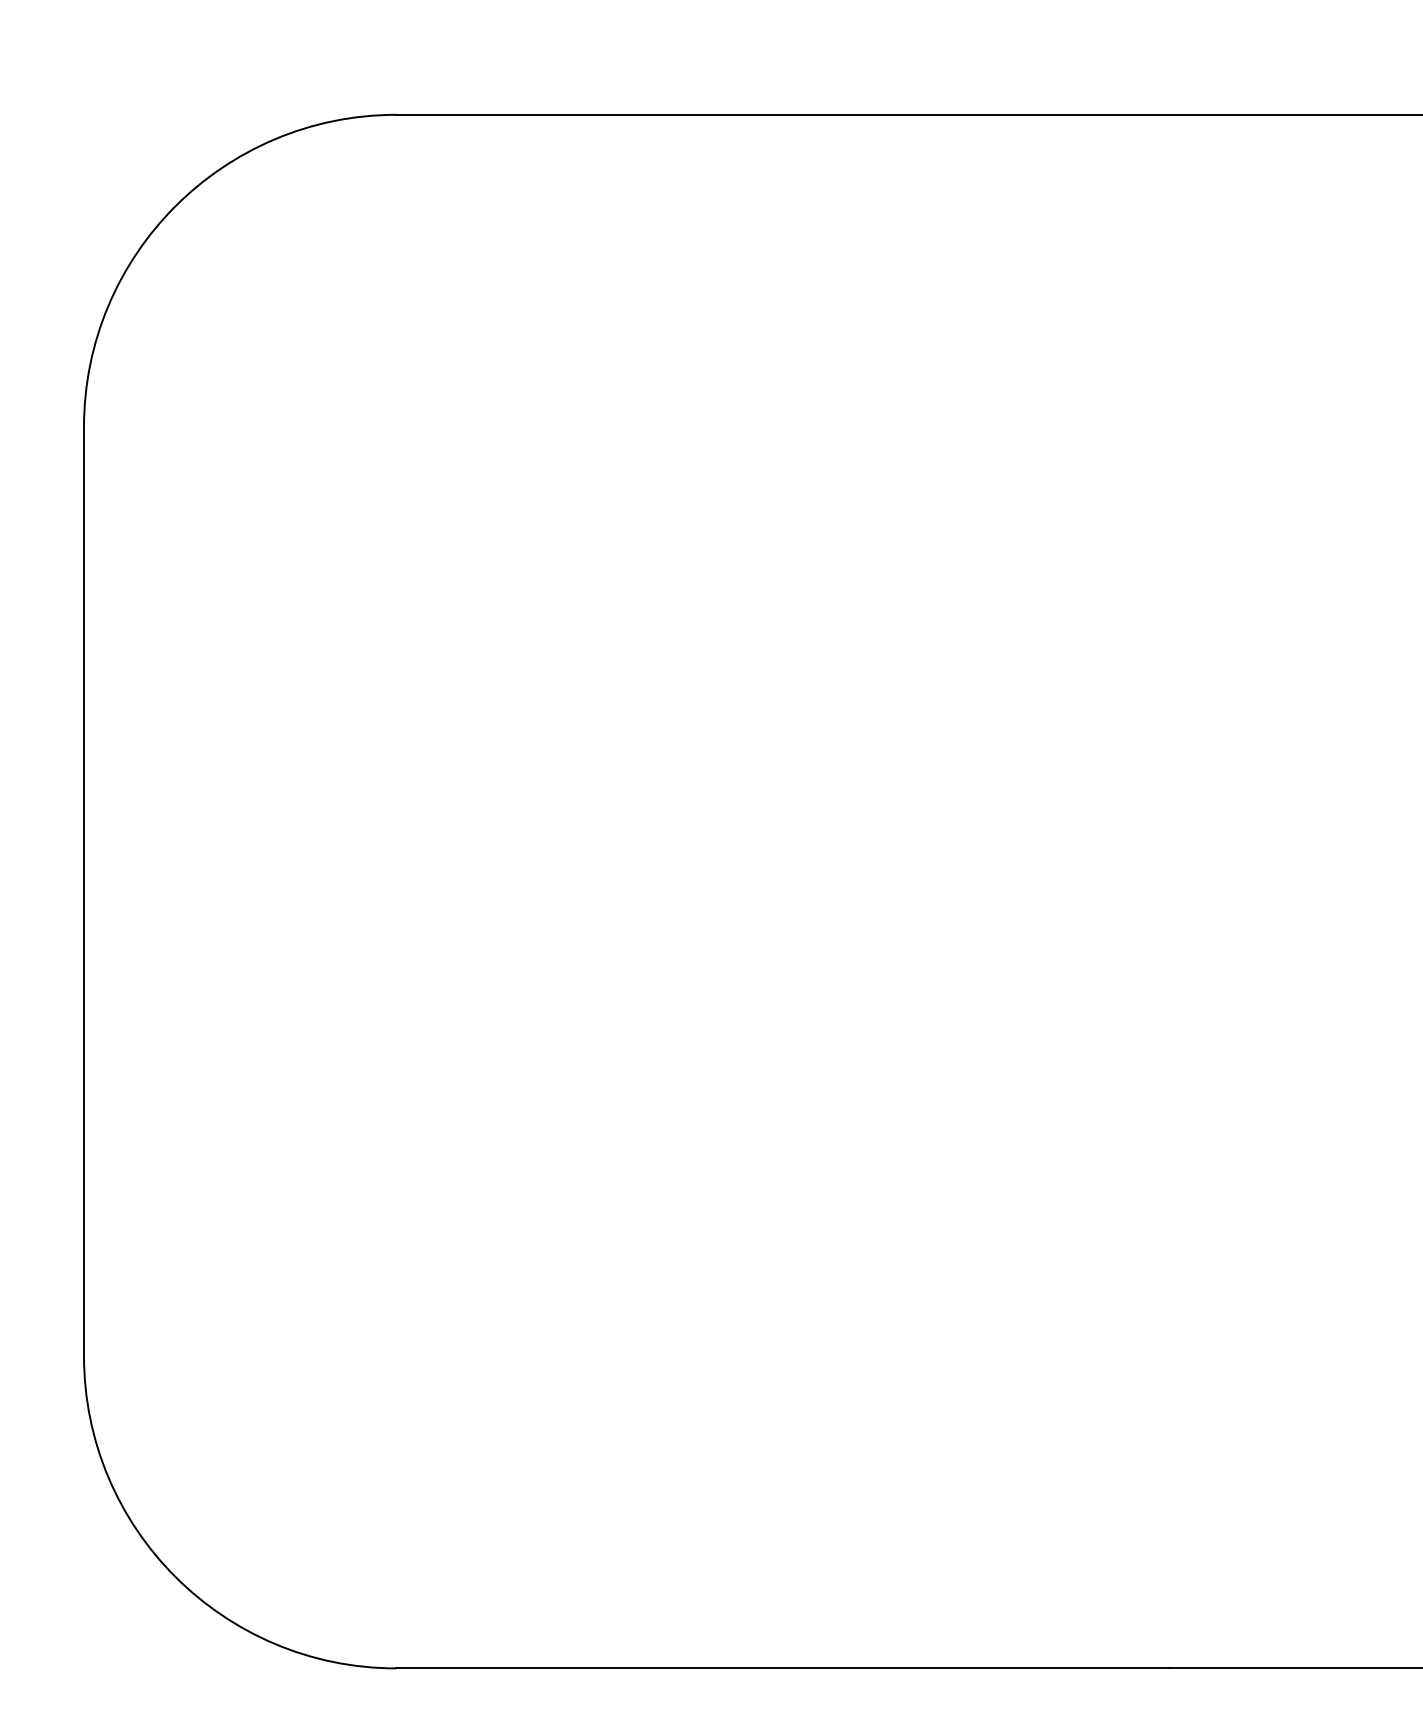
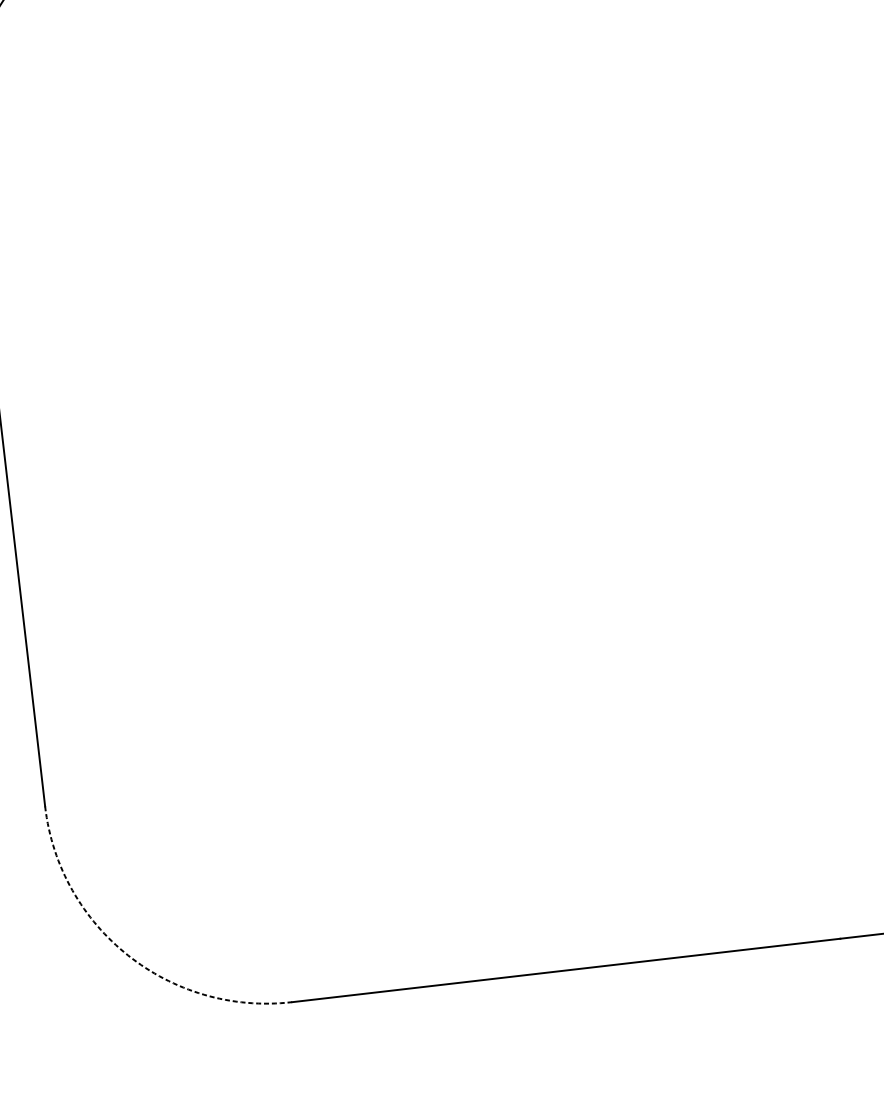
arc: (175, 1576) -> (128, 955), solid -> dashed

